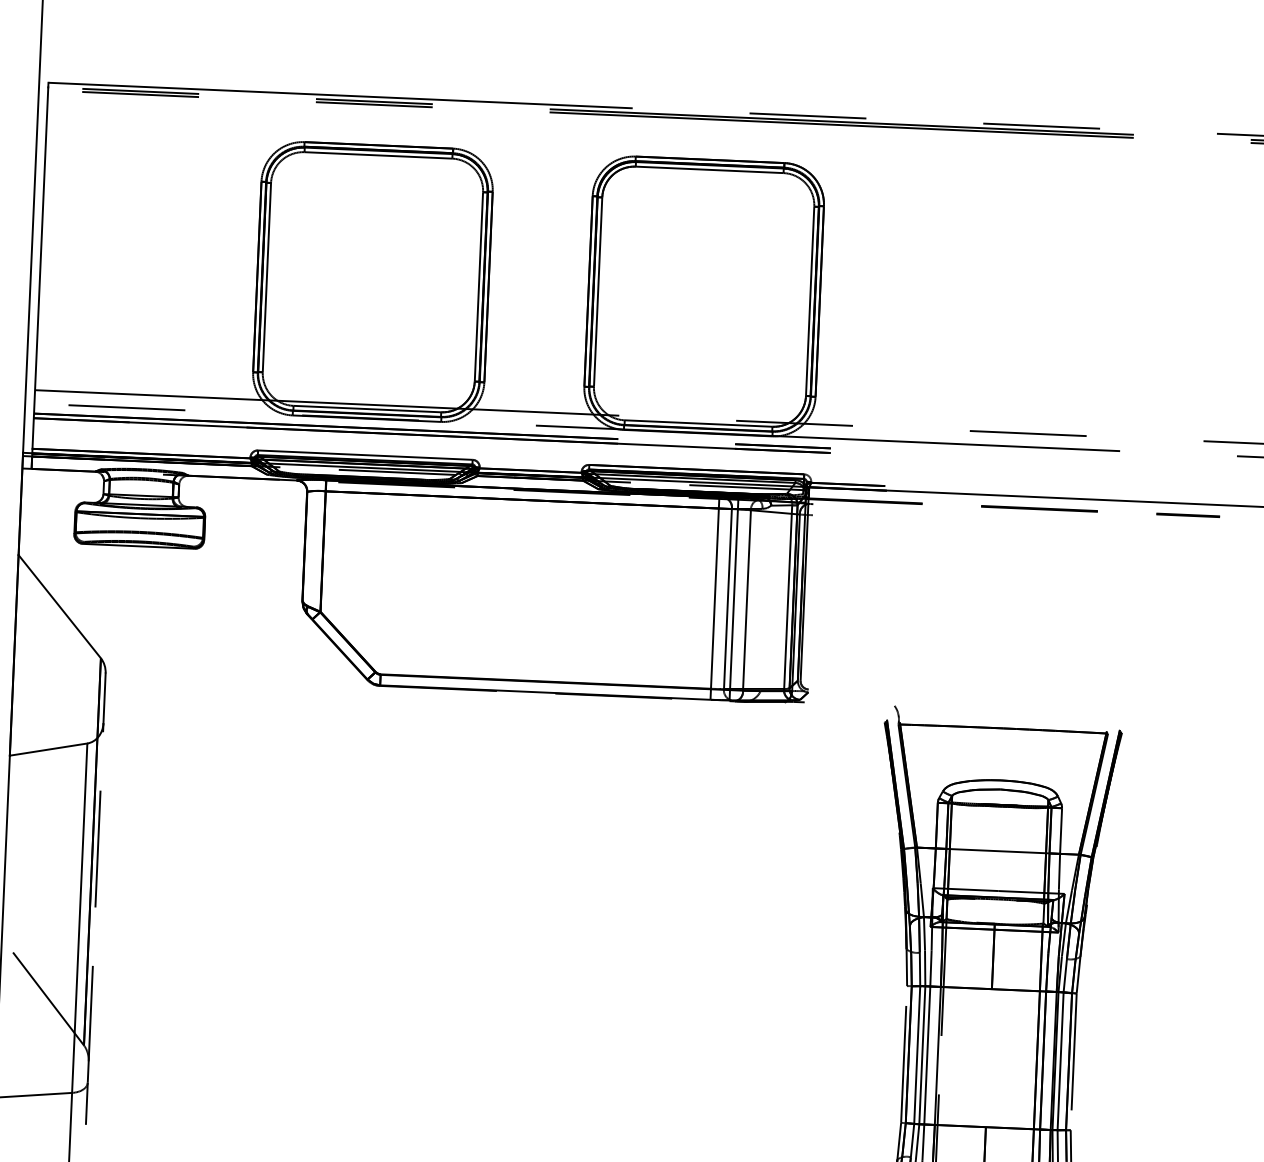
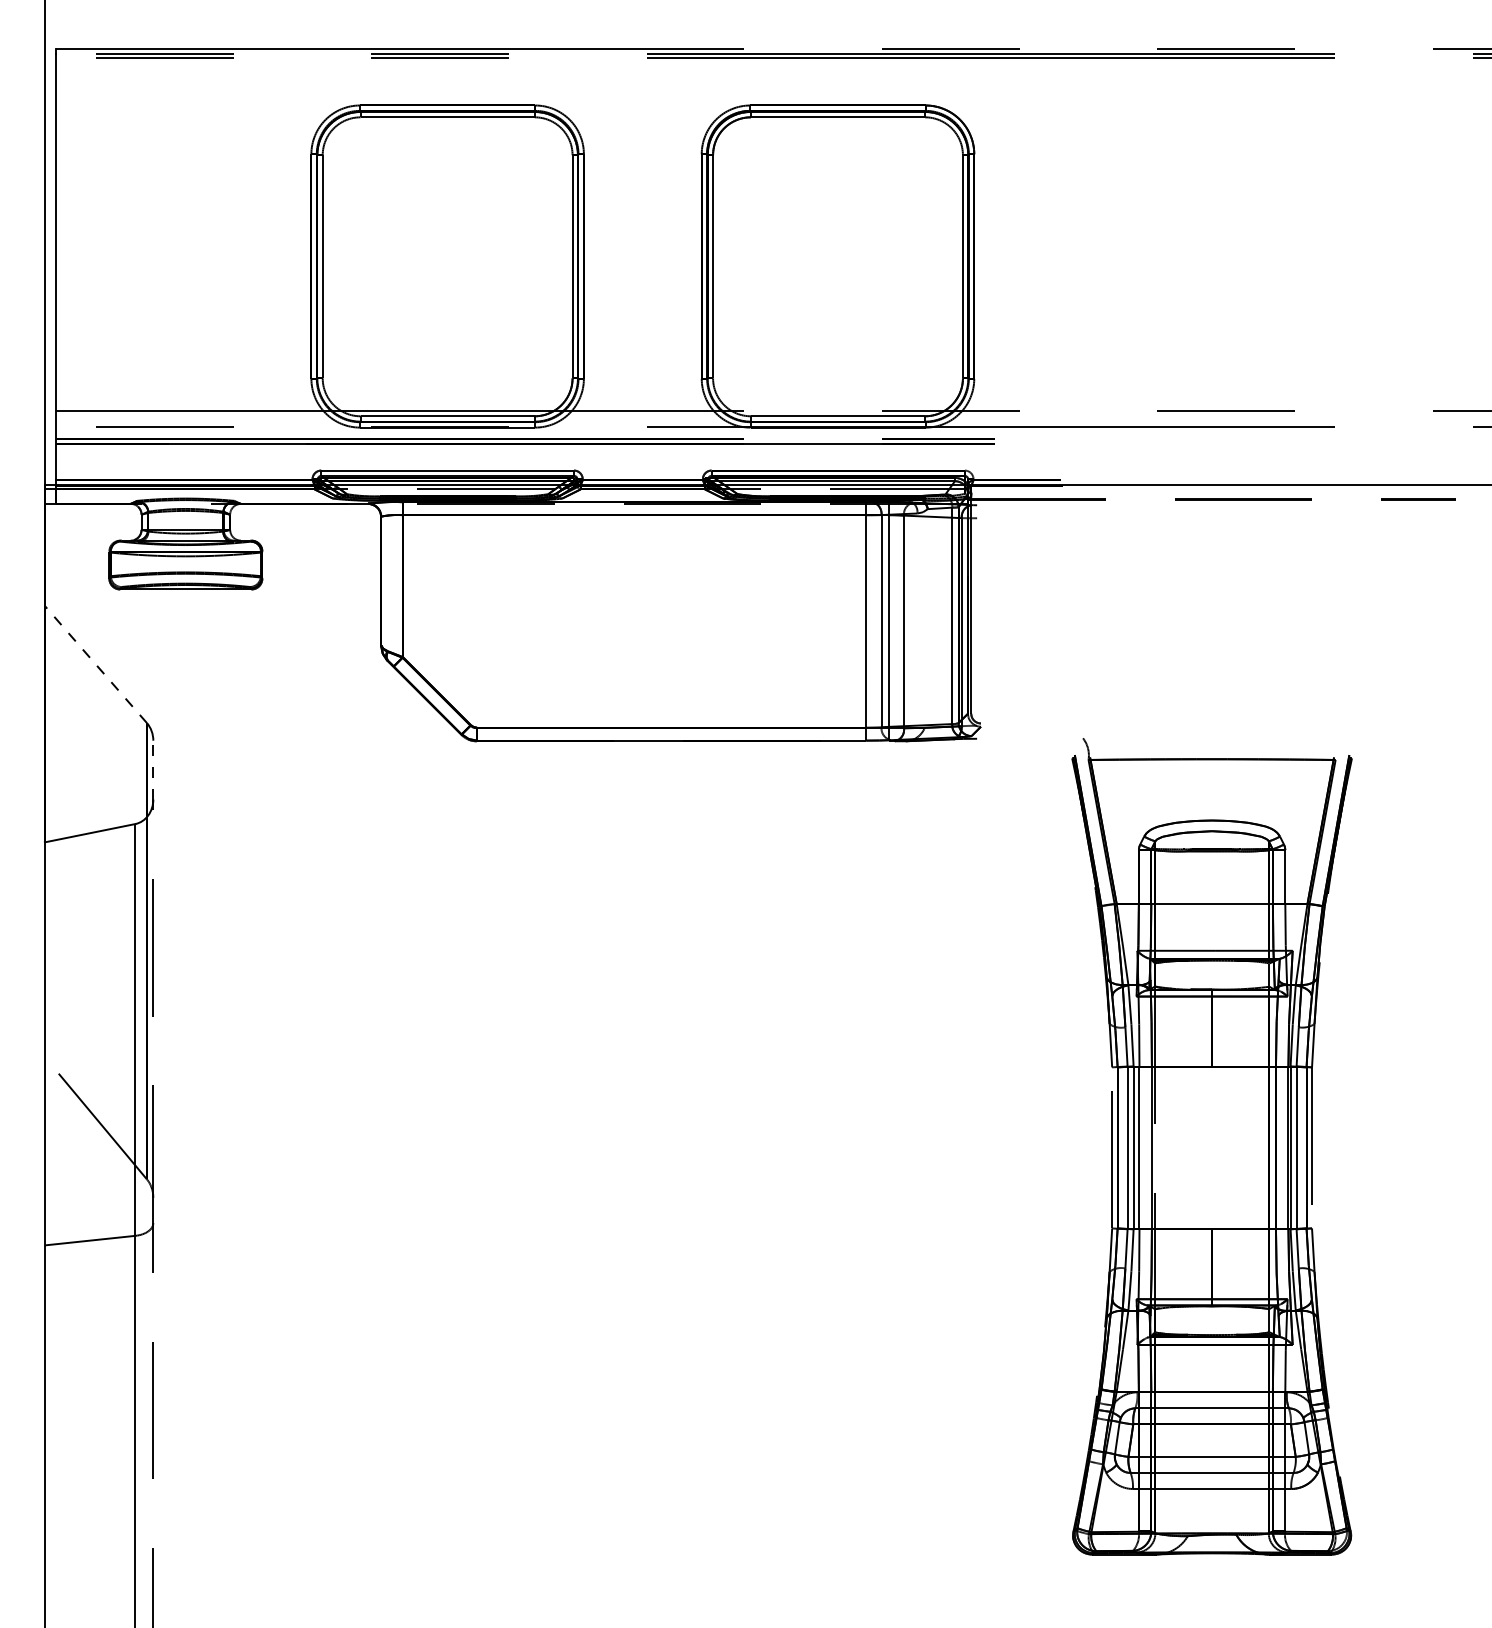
line: (59, 606) -> (95, 664), solid -> dashed
line: (104, 697) -> (153, 769), solid -> dashed

